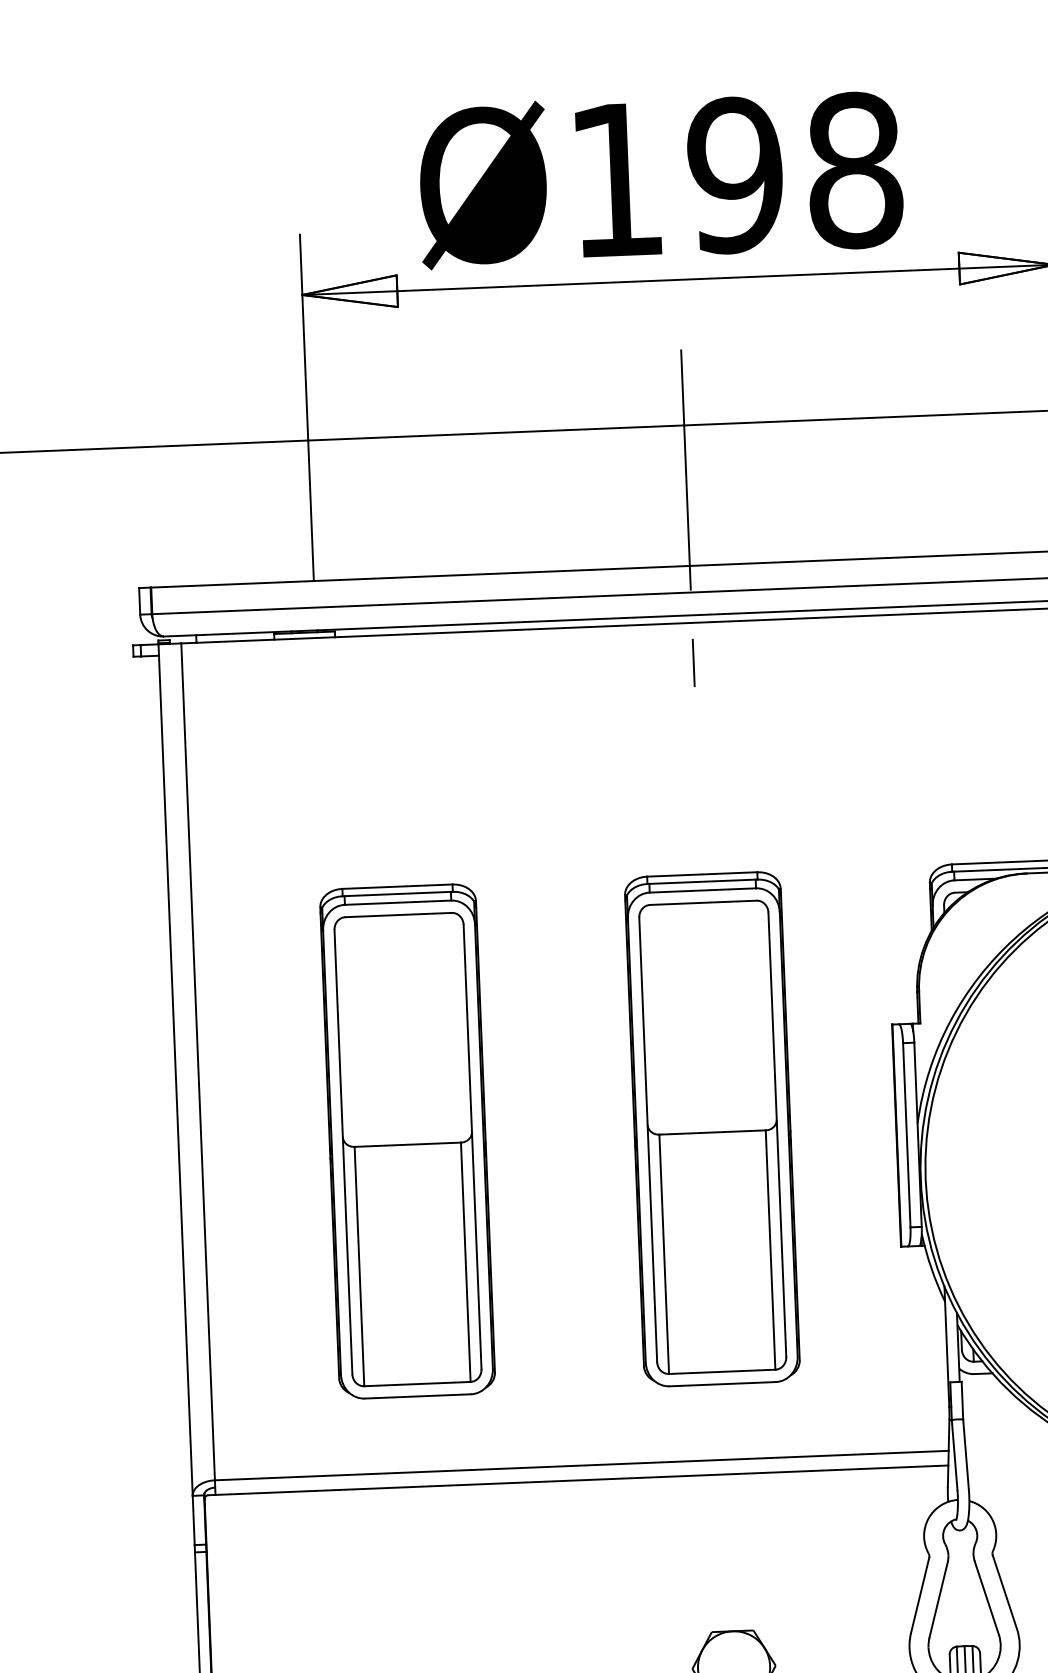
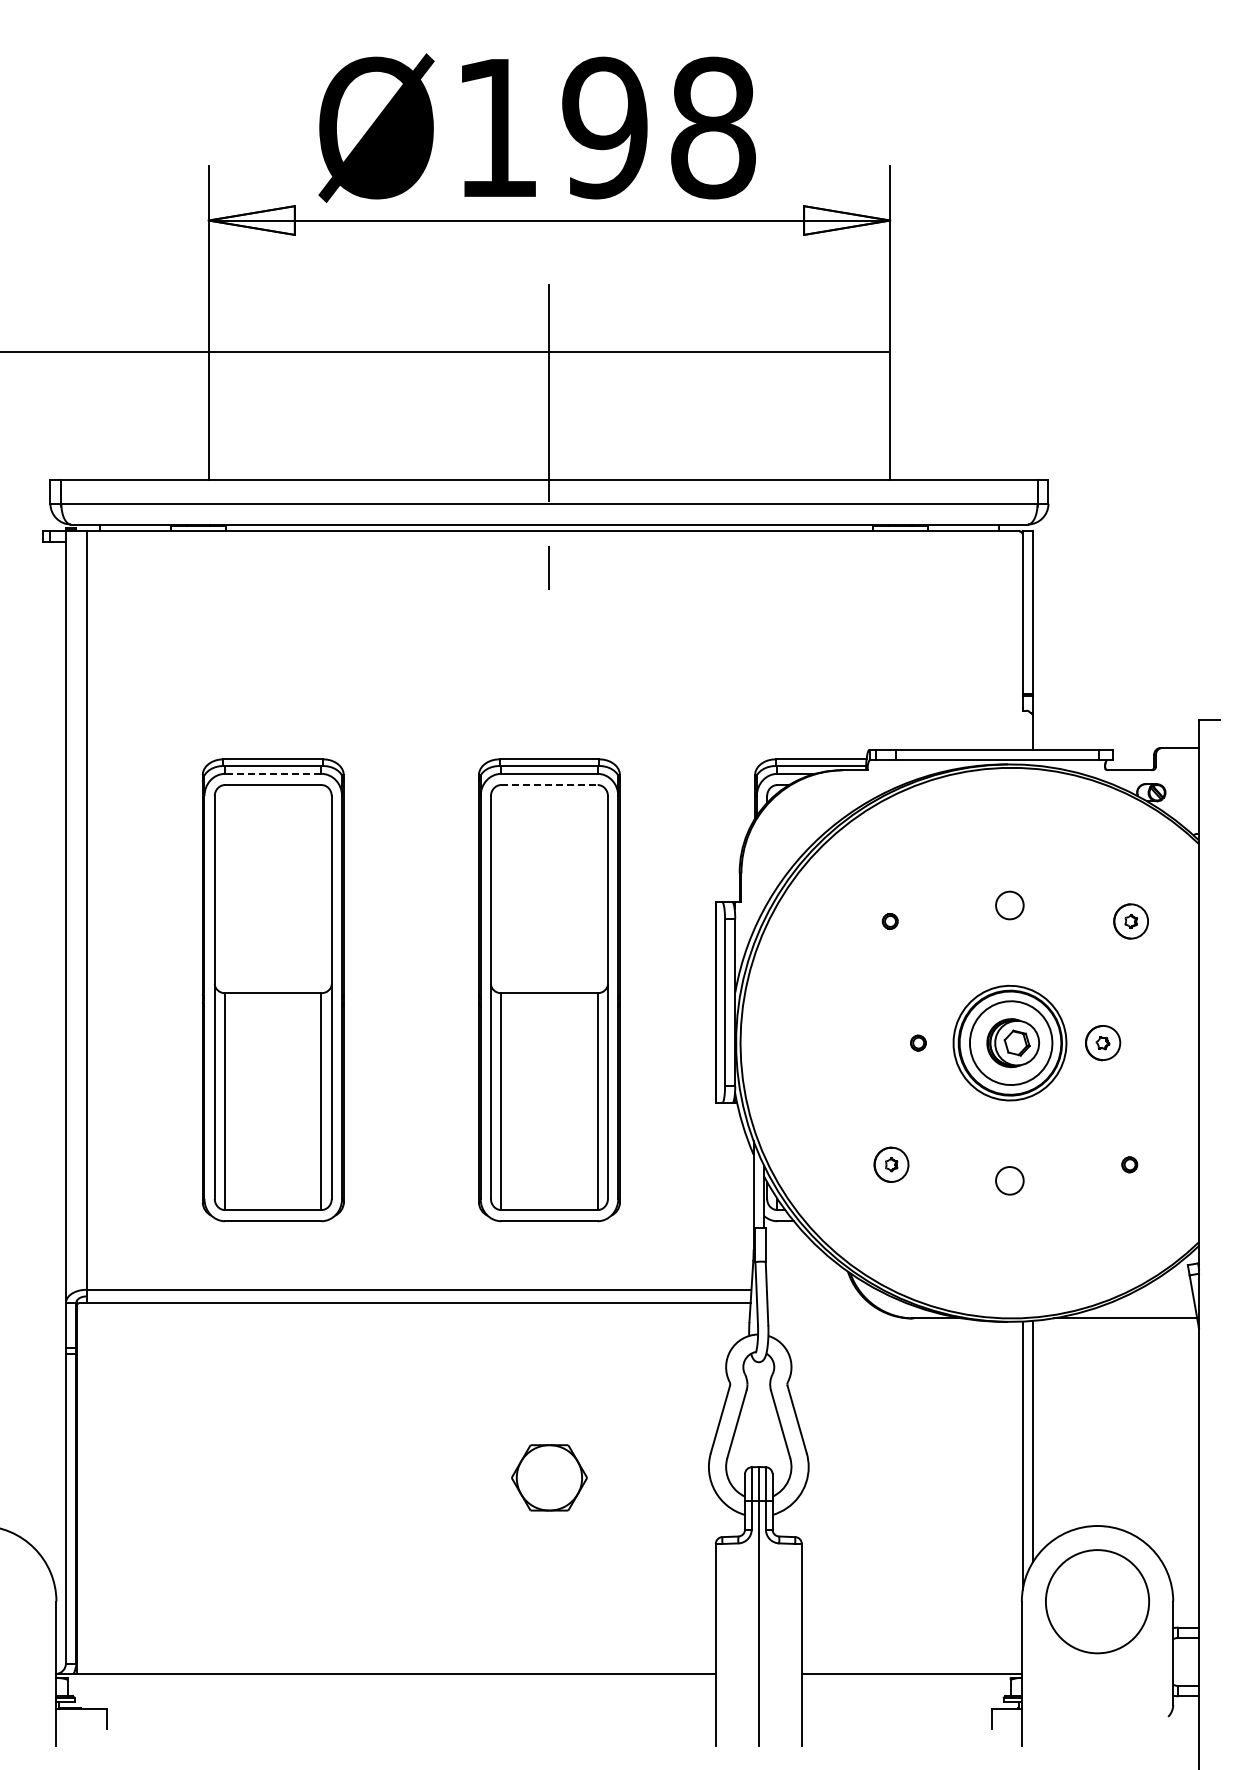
line: (397, 902) -> (272, 773), solid -> dashed
line: (703, 903) -> (549, 785), solid -> dashed

